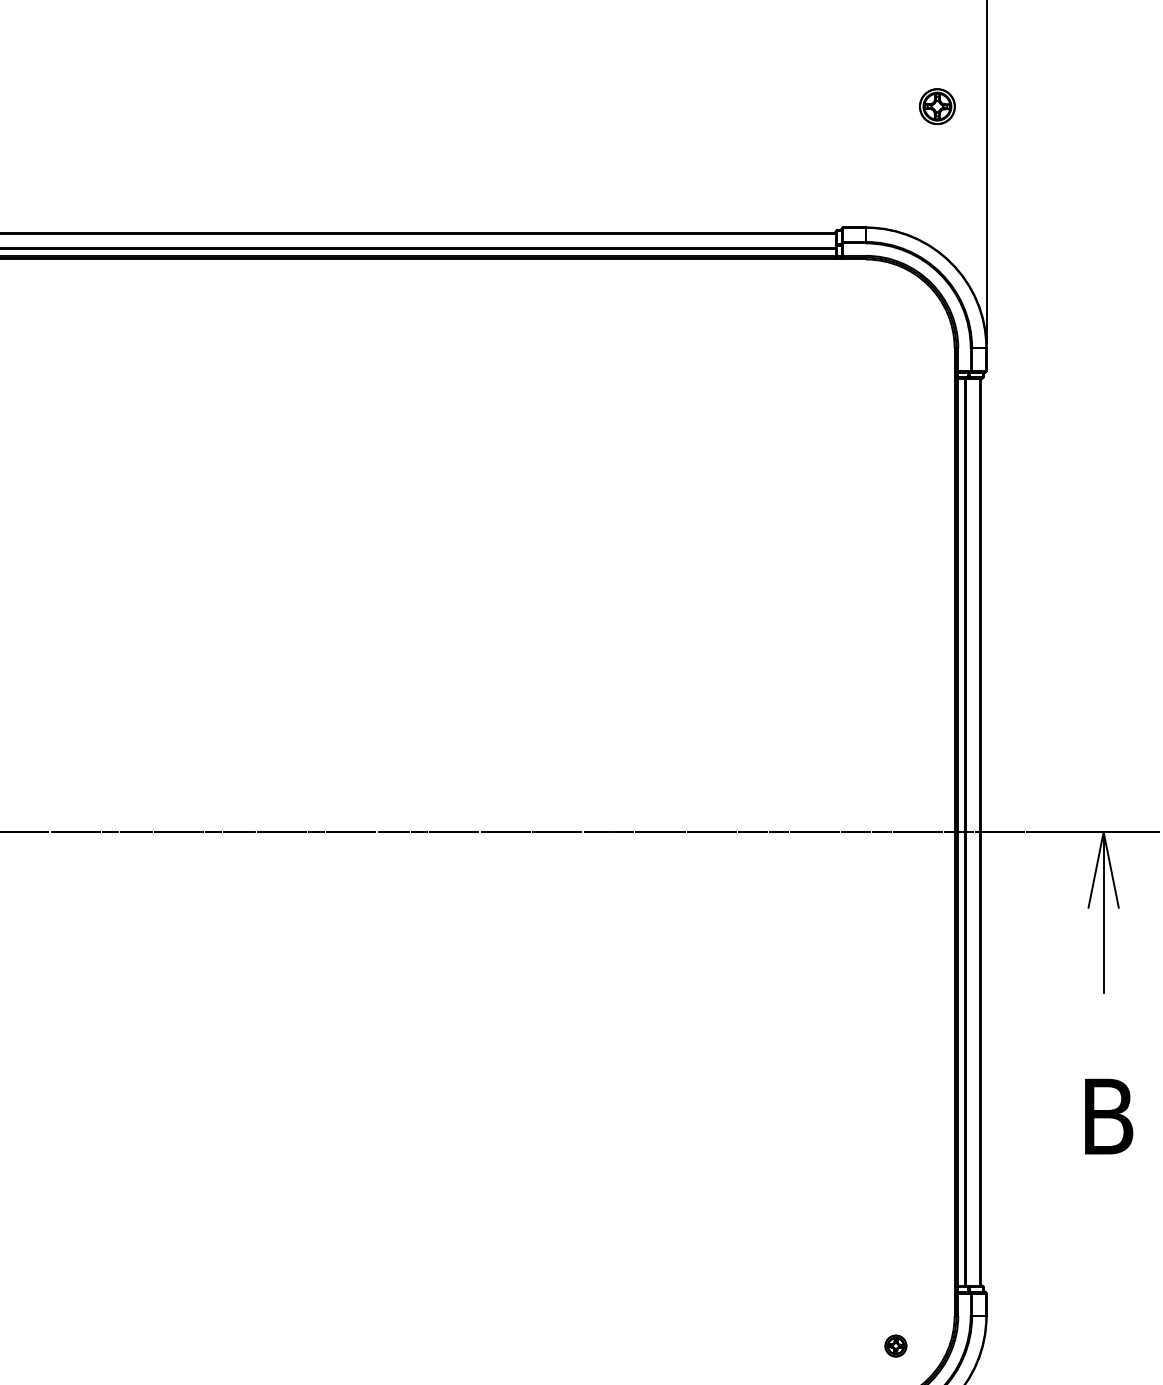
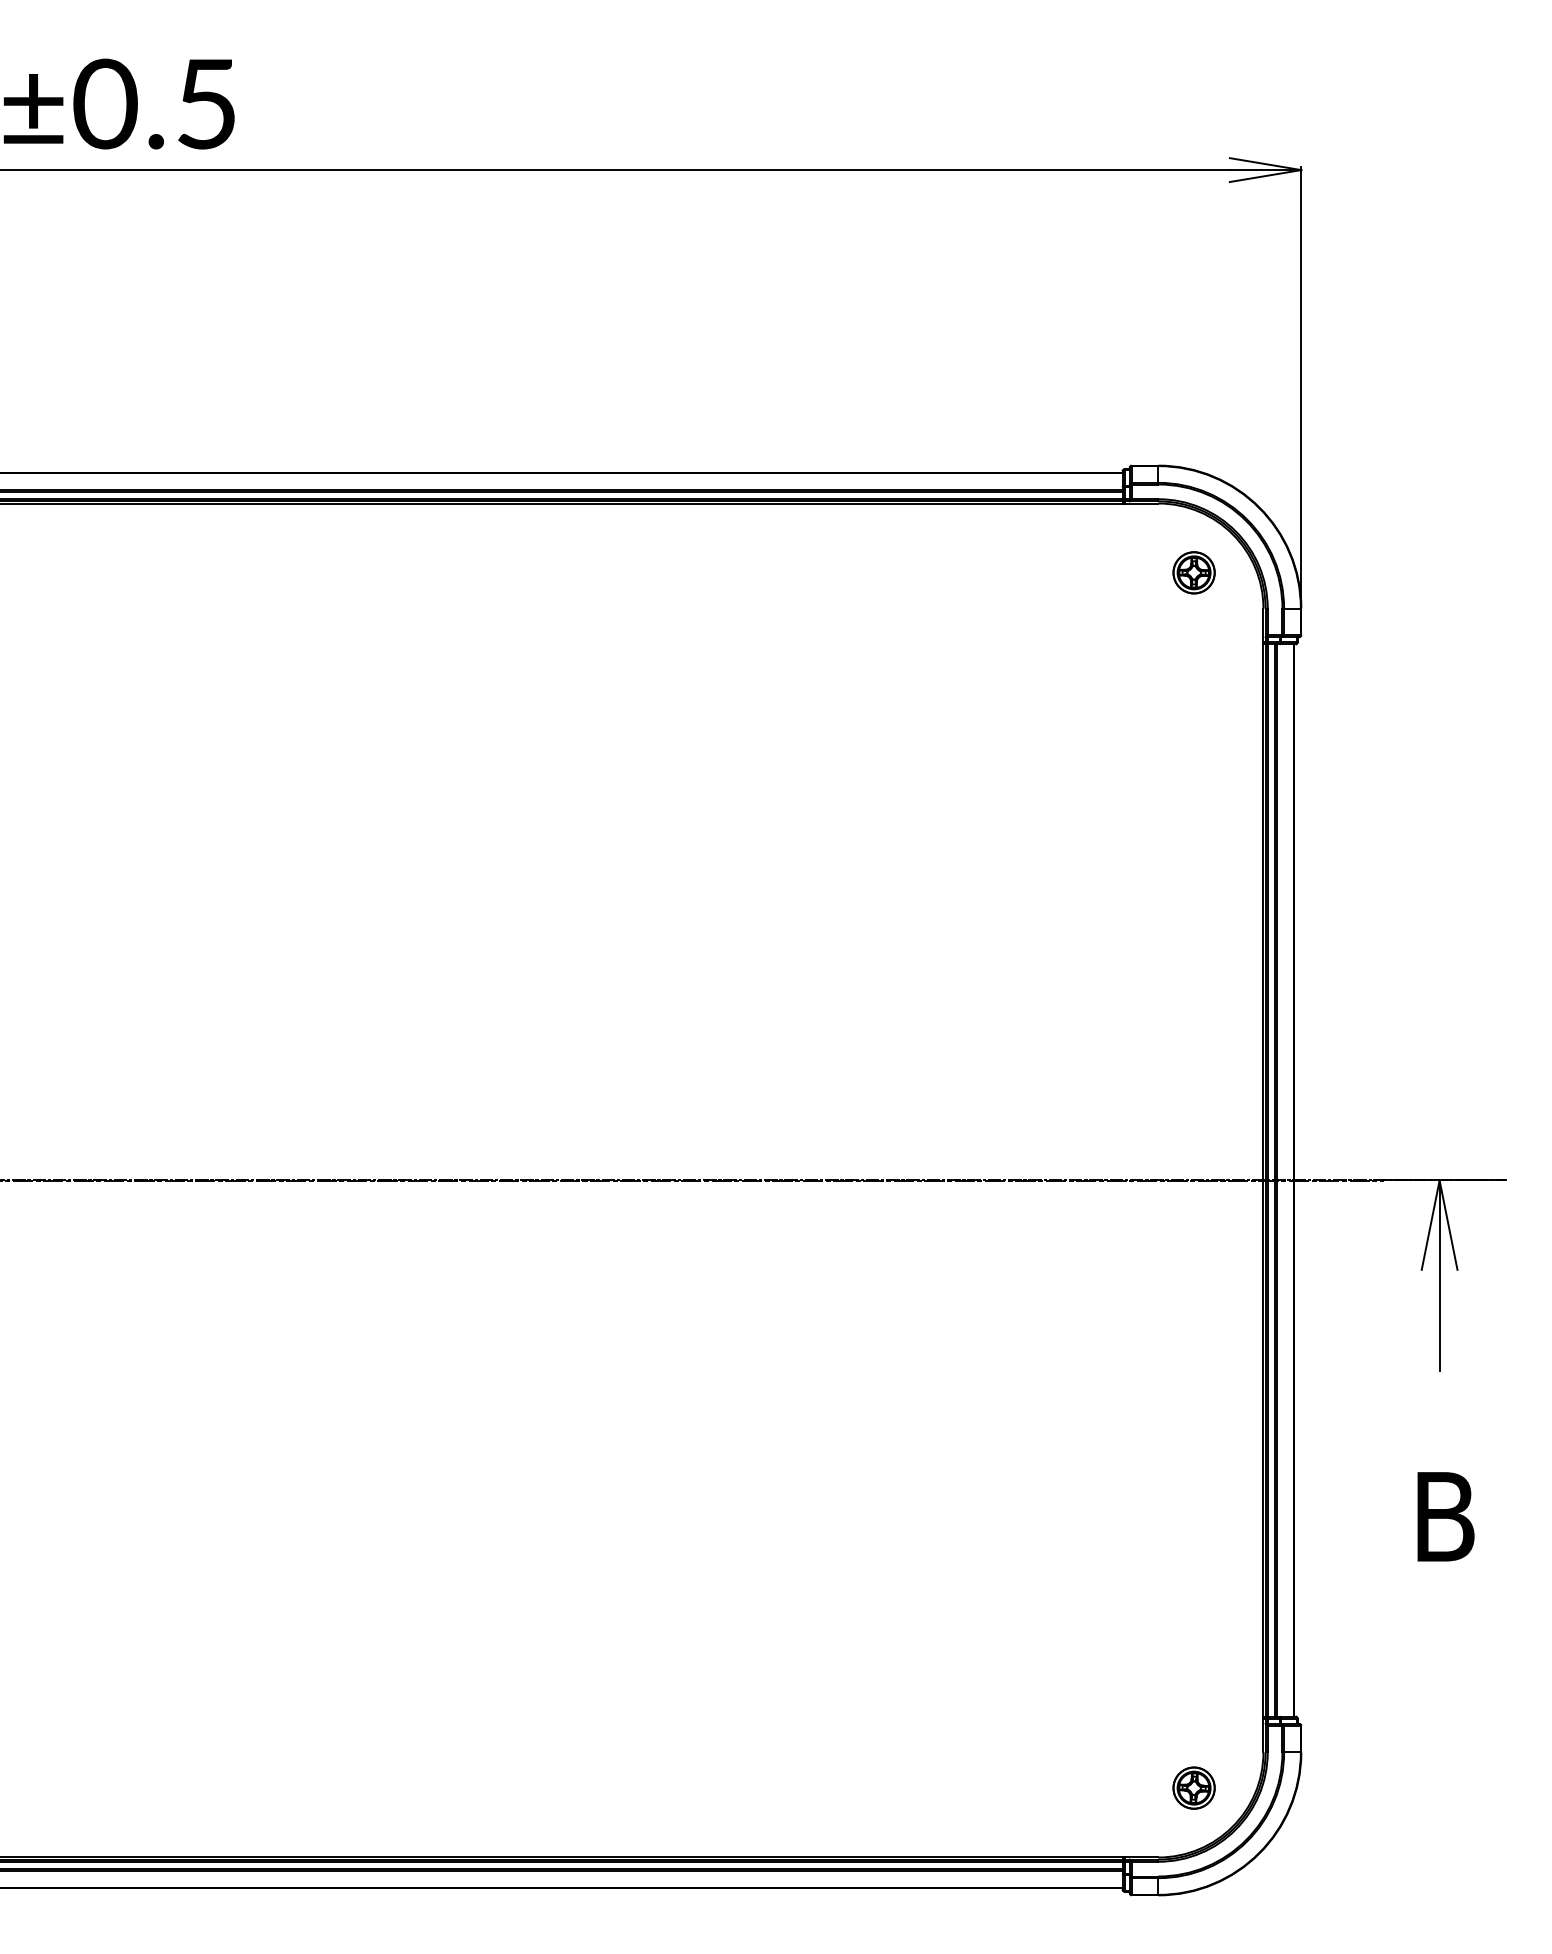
part: (936, 106) -> (1193, 572), moved
part: (895, 1345) -> (1193, 1787), size x1.67

